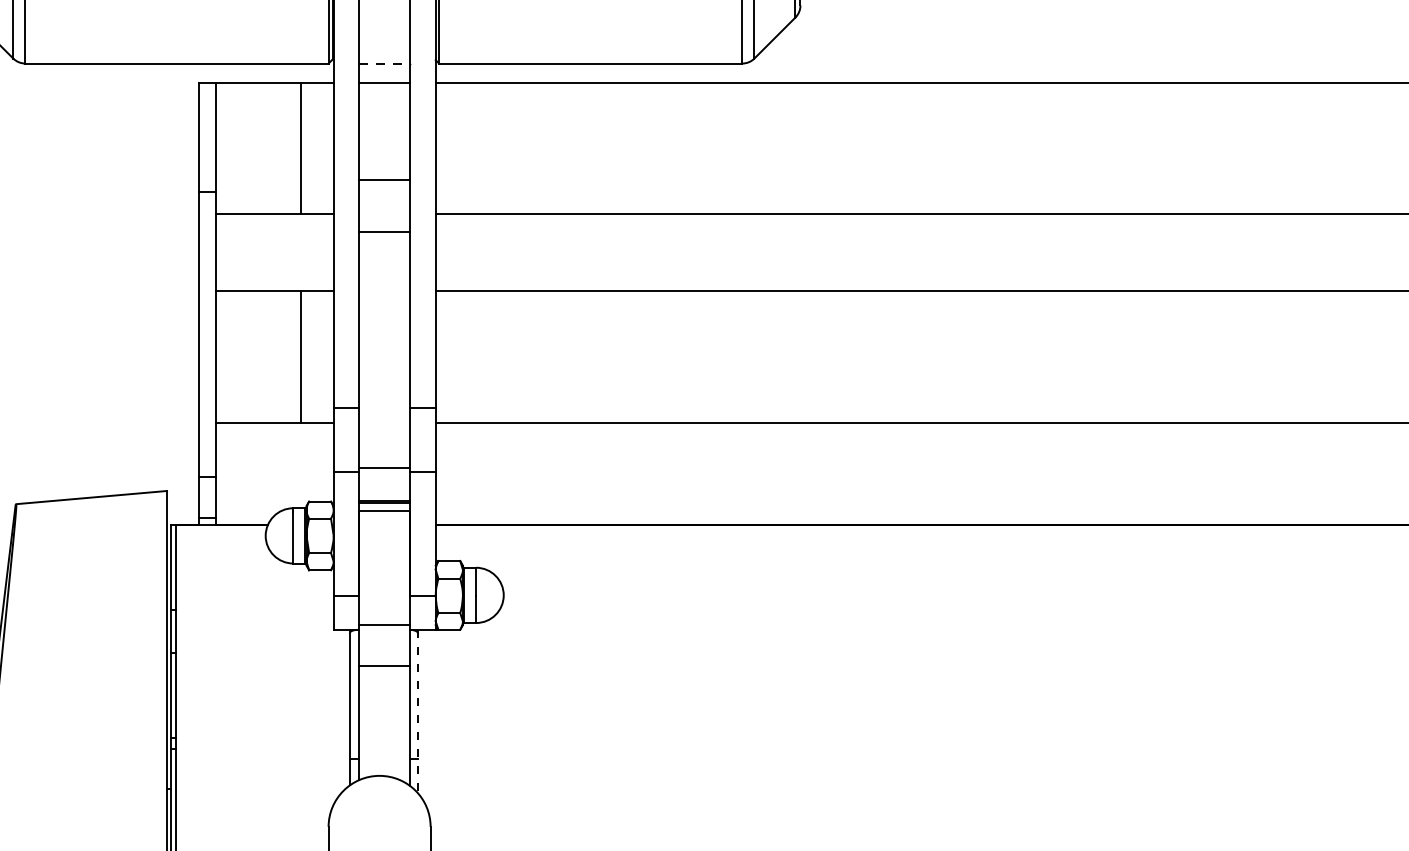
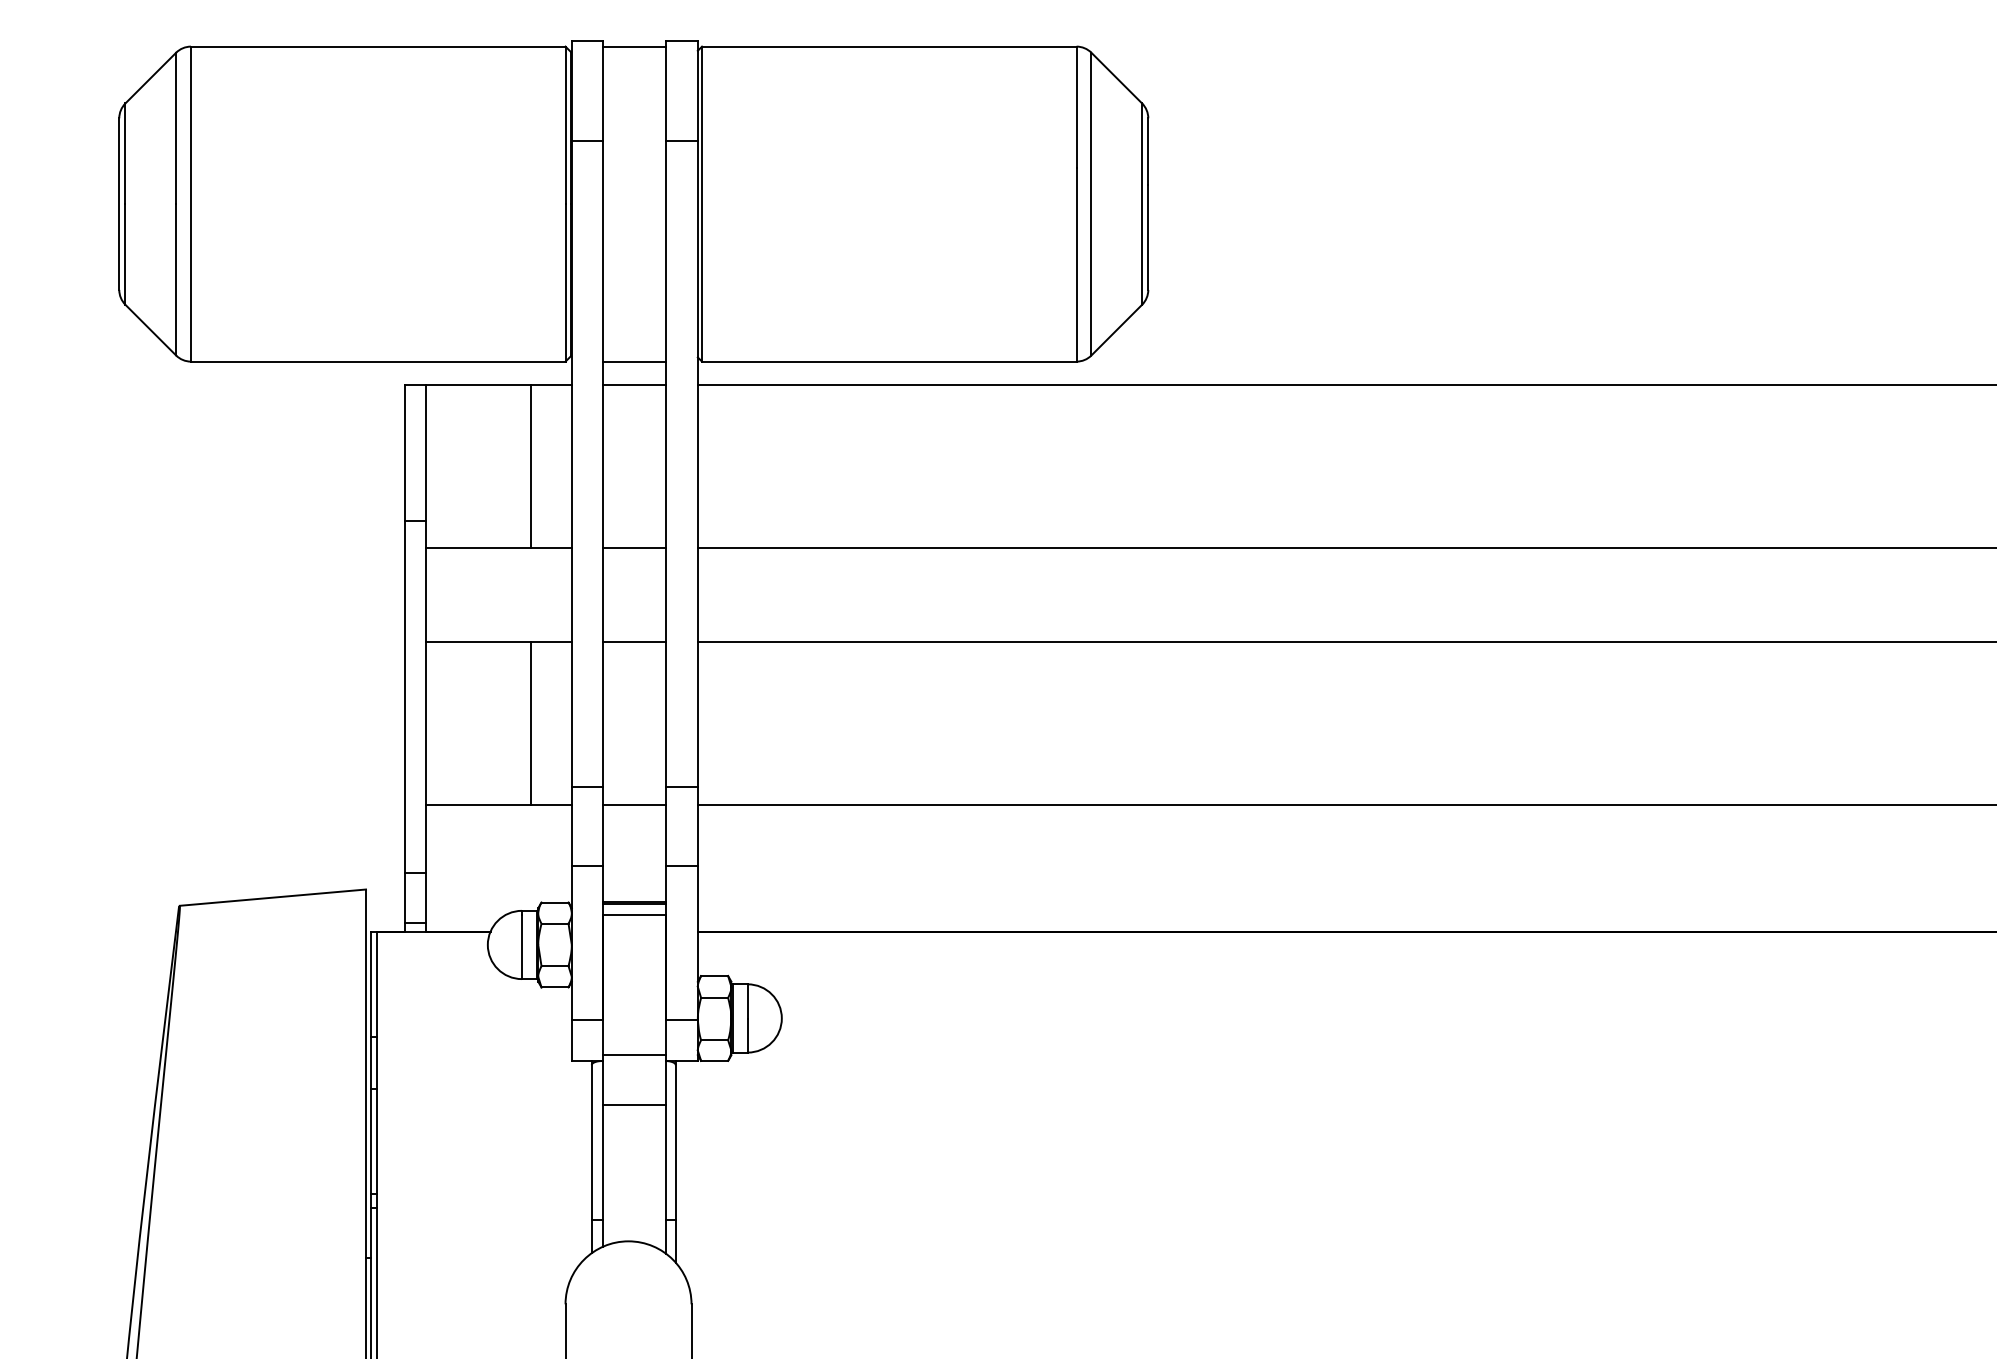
line: (384, 63) -> (634, 361), dashed -> solid
line: (384, 179) -> (634, 547), moved
line: (384, 231) -> (634, 642), moved
line: (384, 468) -> (634, 805), moved
line: (417, 711) -> (675, 1161), dashed -> solid

